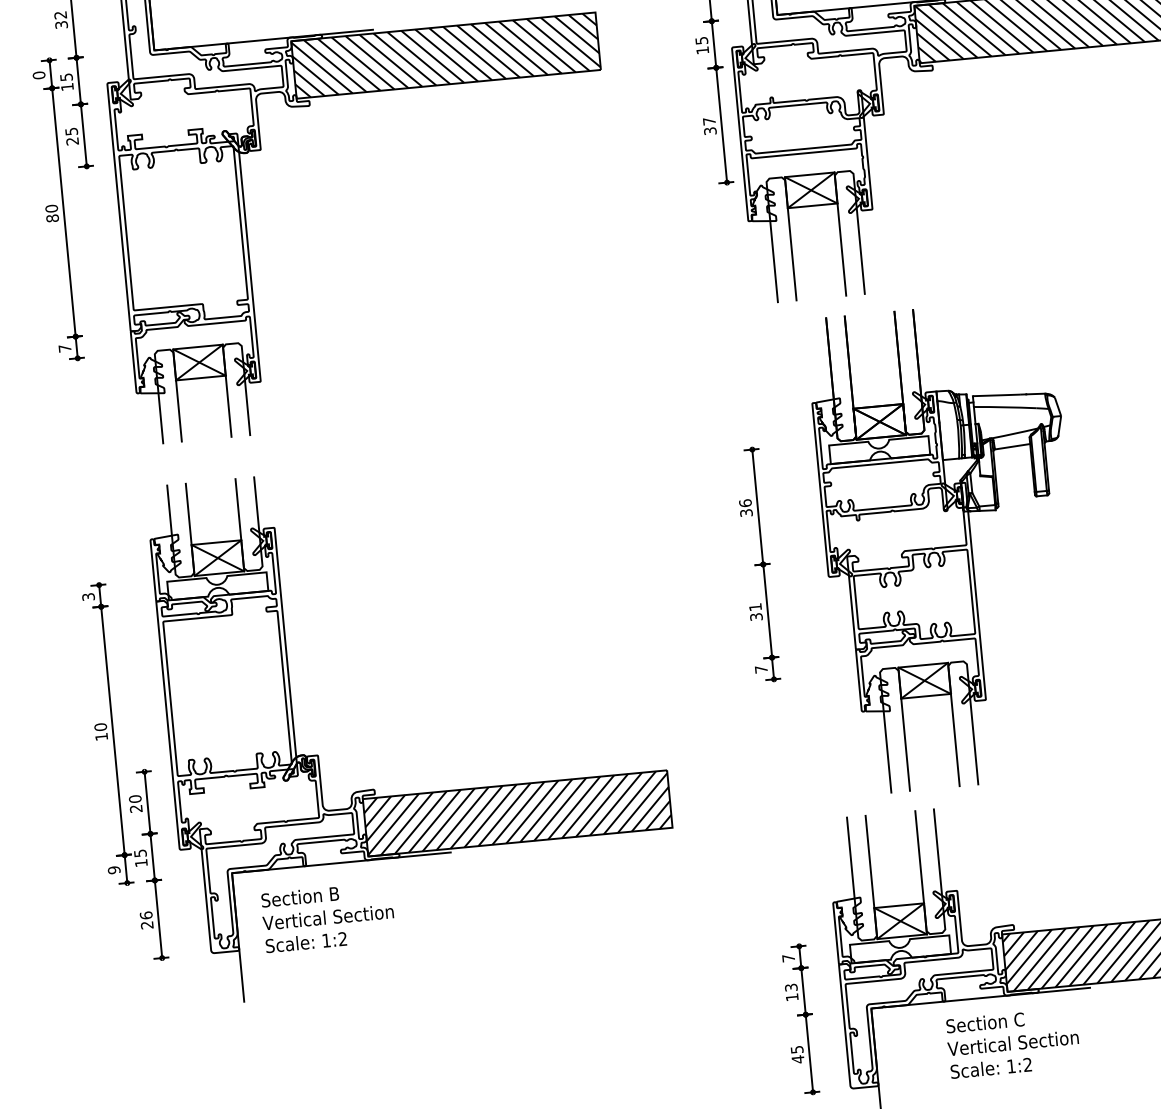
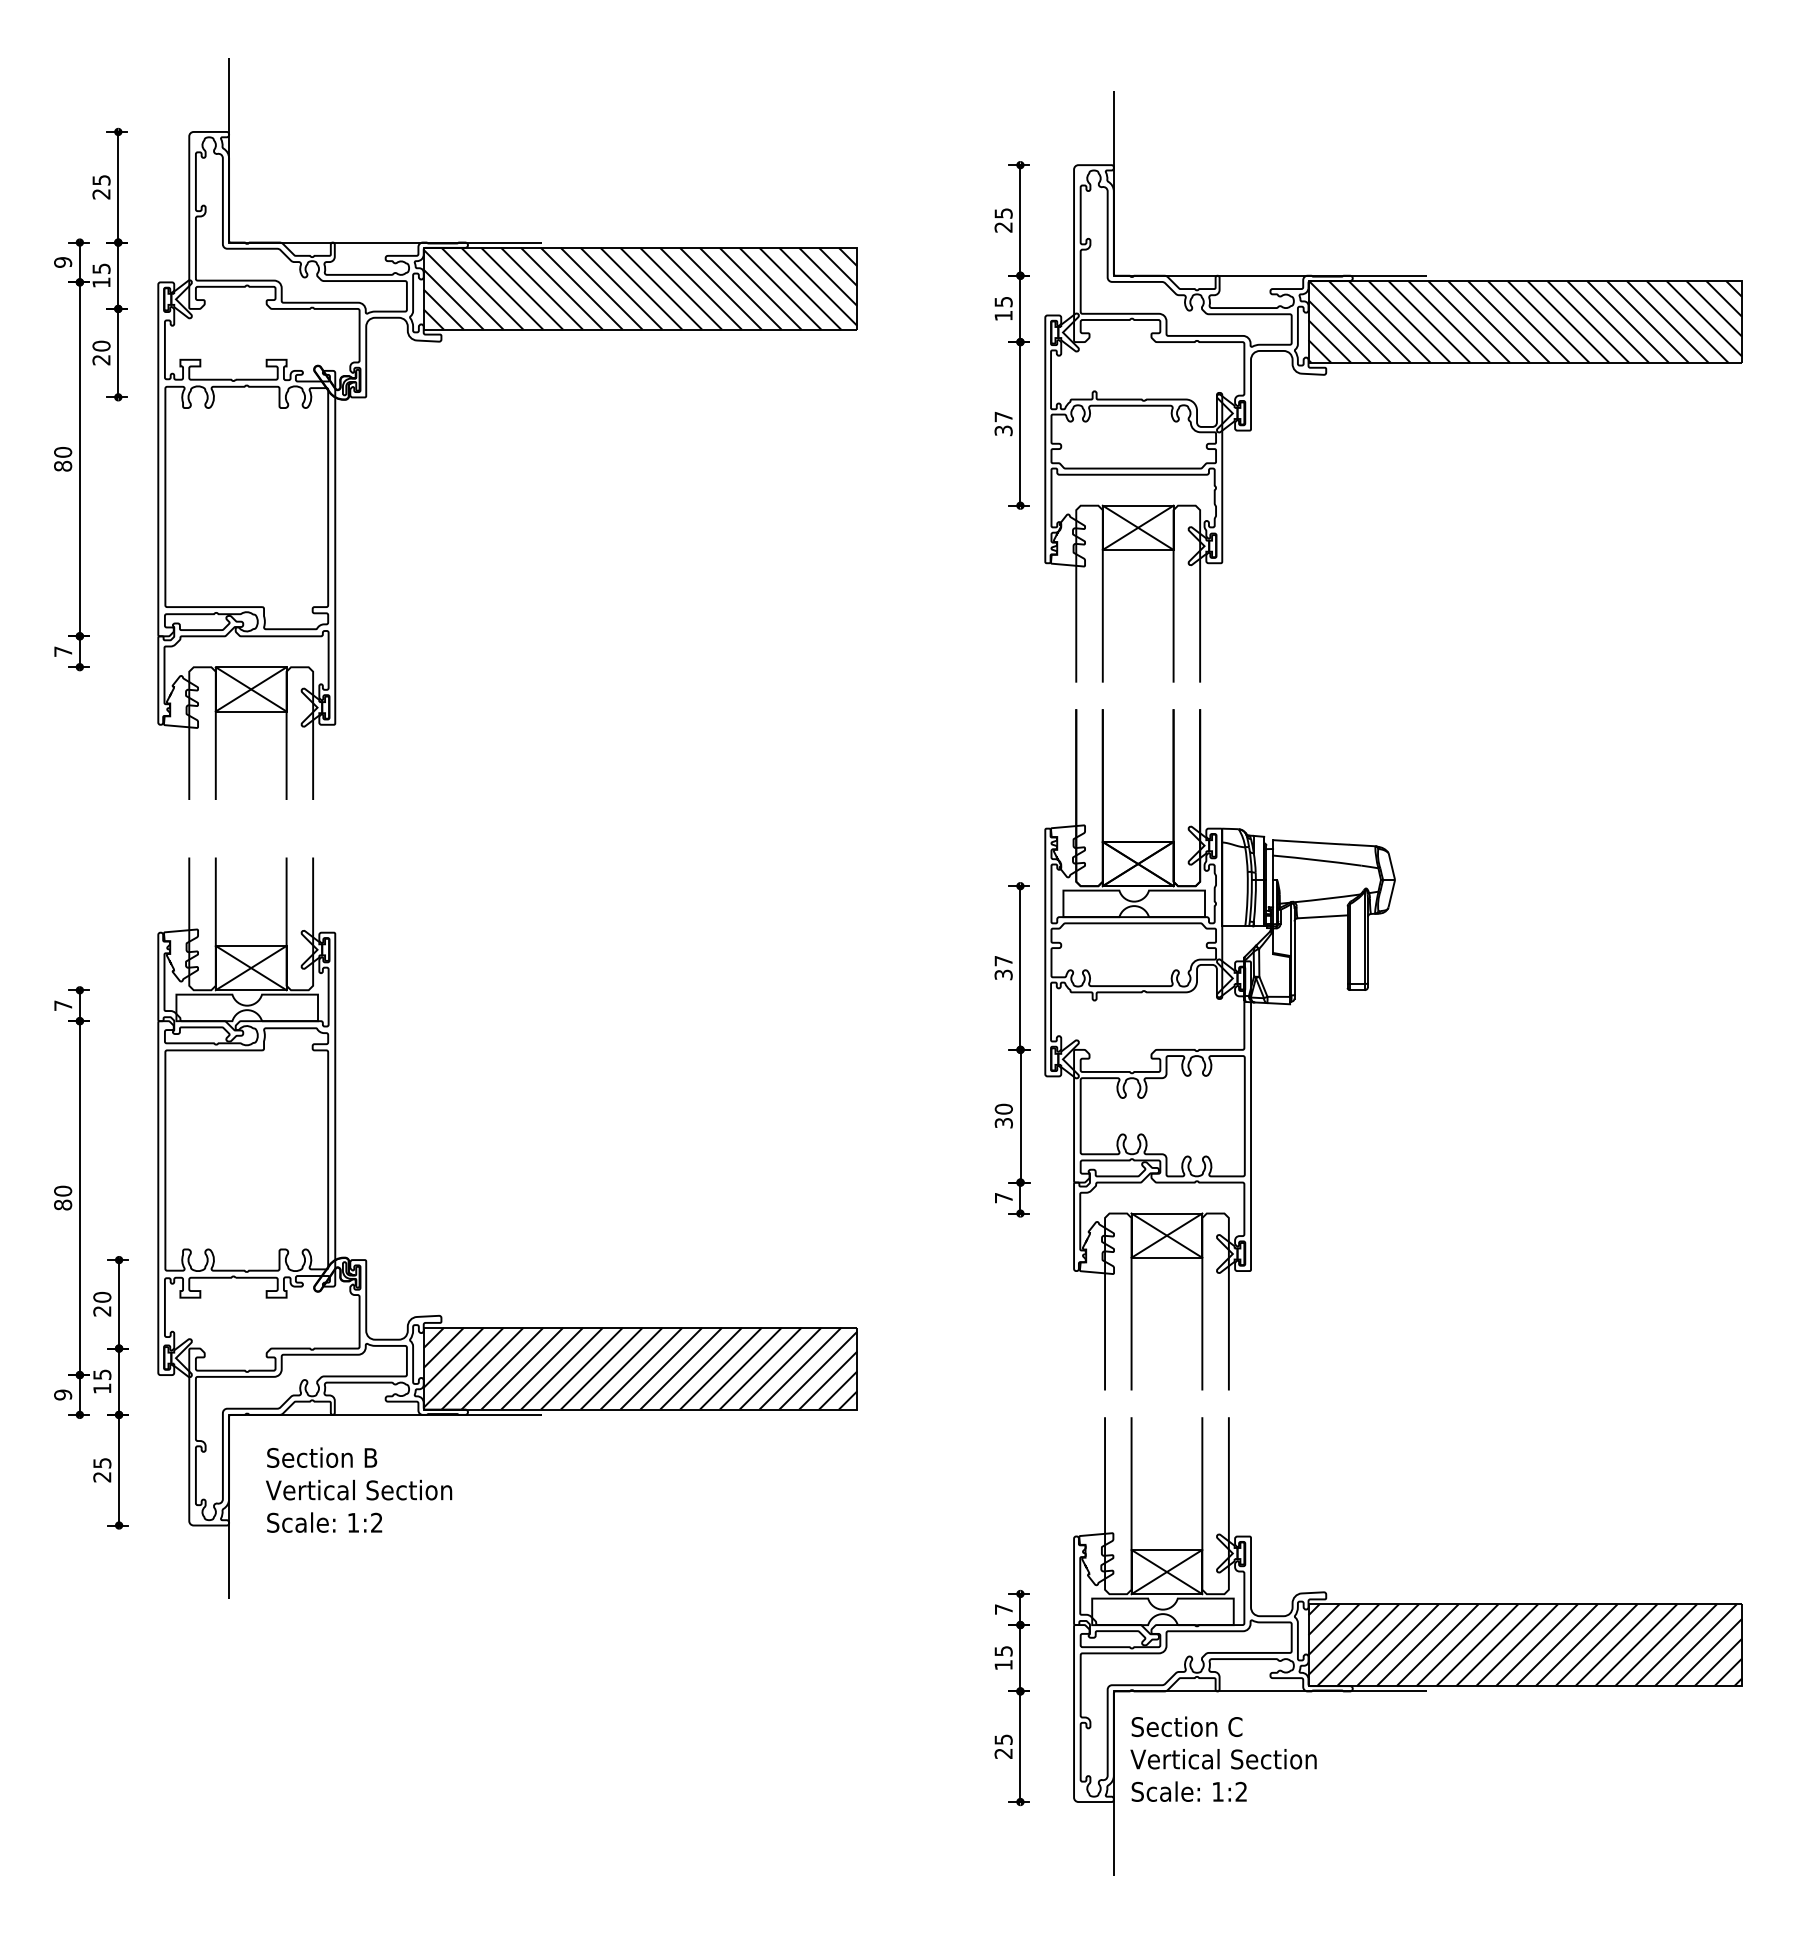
text: (61, 20) -> (101, 187), 32 -> 25
text: (39, 75) -> (63, 262), 0 -> 9
text: (71, 131) -> (101, 345), 25 -> 20
text: (745, 502) -> (1003, 960), 36 -> 37
part: (949, 546) -> (1219, 1049), moved
text: (88, 596) -> (63, 1005), 3 -> 7
text: (755, 606) -> (1003, 1108), 31 -> 30
text: (101, 736) -> (63, 1204), 10 -> 80
text: (146, 914) -> (102, 1462), 26 -> 25
text: (790, 987) -> (1002, 1650), 13 -> 15
text: (1013, 1042) -> (1223, 1758), moved
text: (797, 1059) -> (1003, 1753), 45 -> 25

